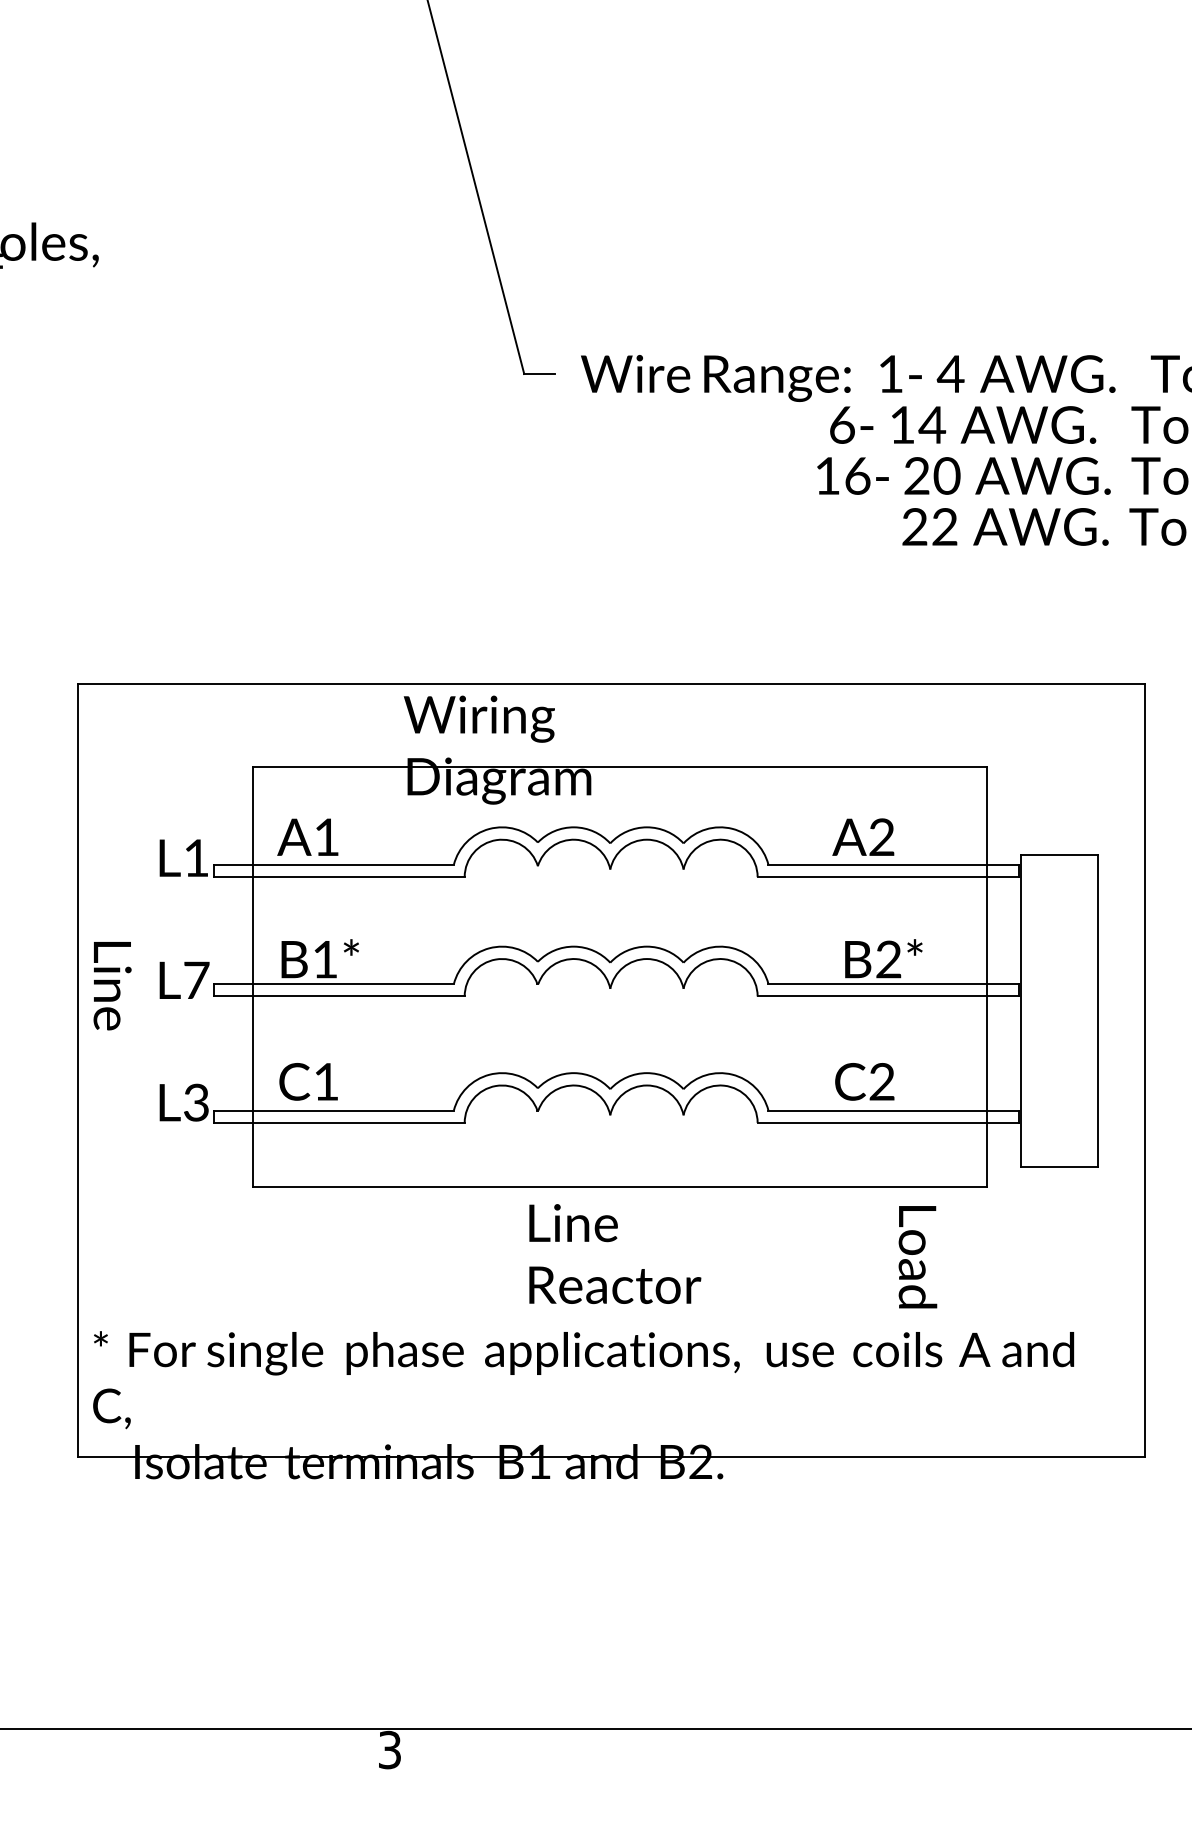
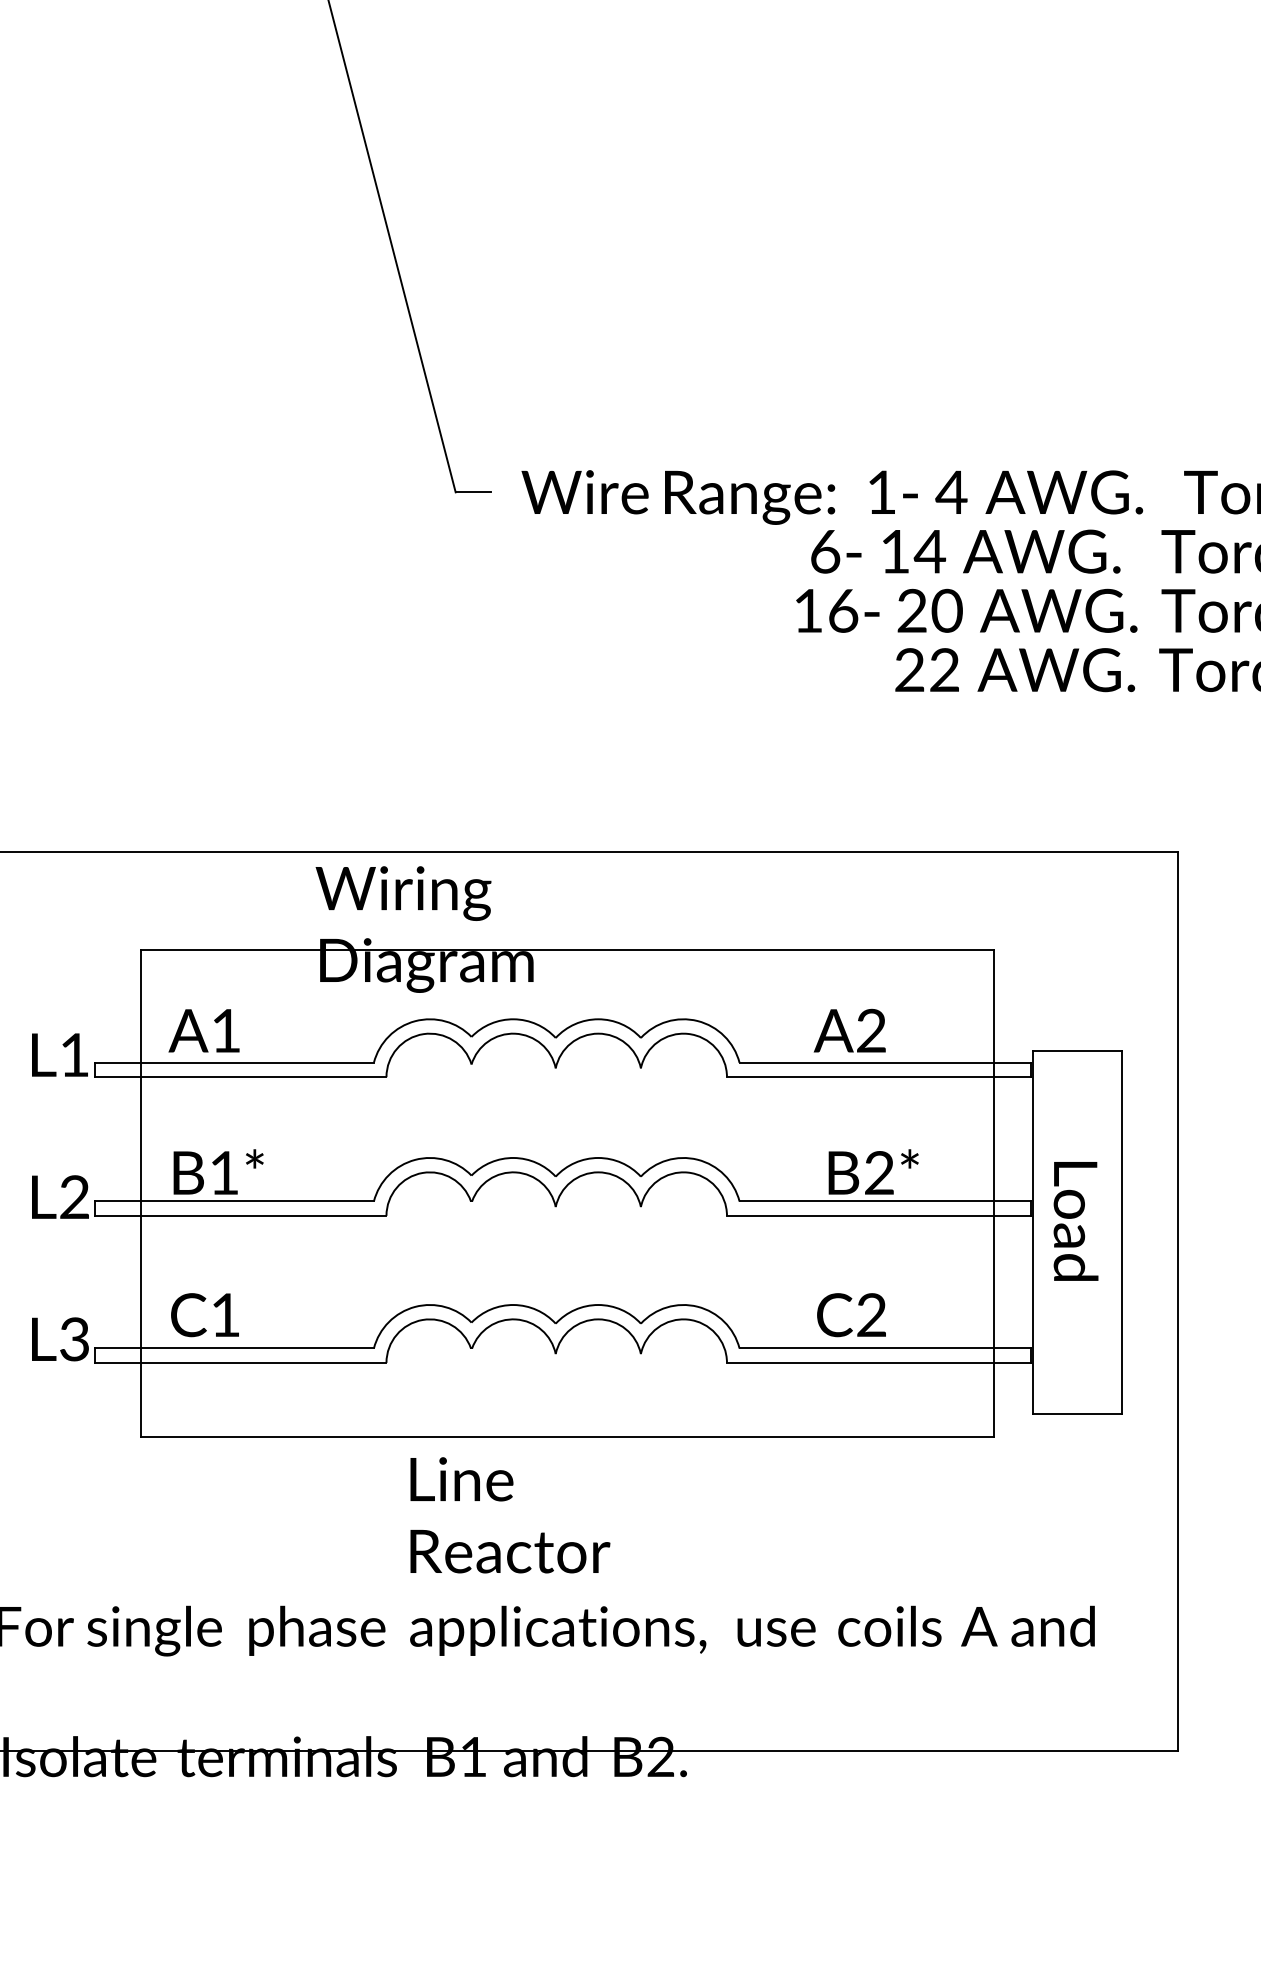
text: (196, 979) -> (74, 1196), L7 -> L2
text: (615, 1254) -> (510, 1515), moved
text: (917, 1257) -> (1075, 1221), moved

